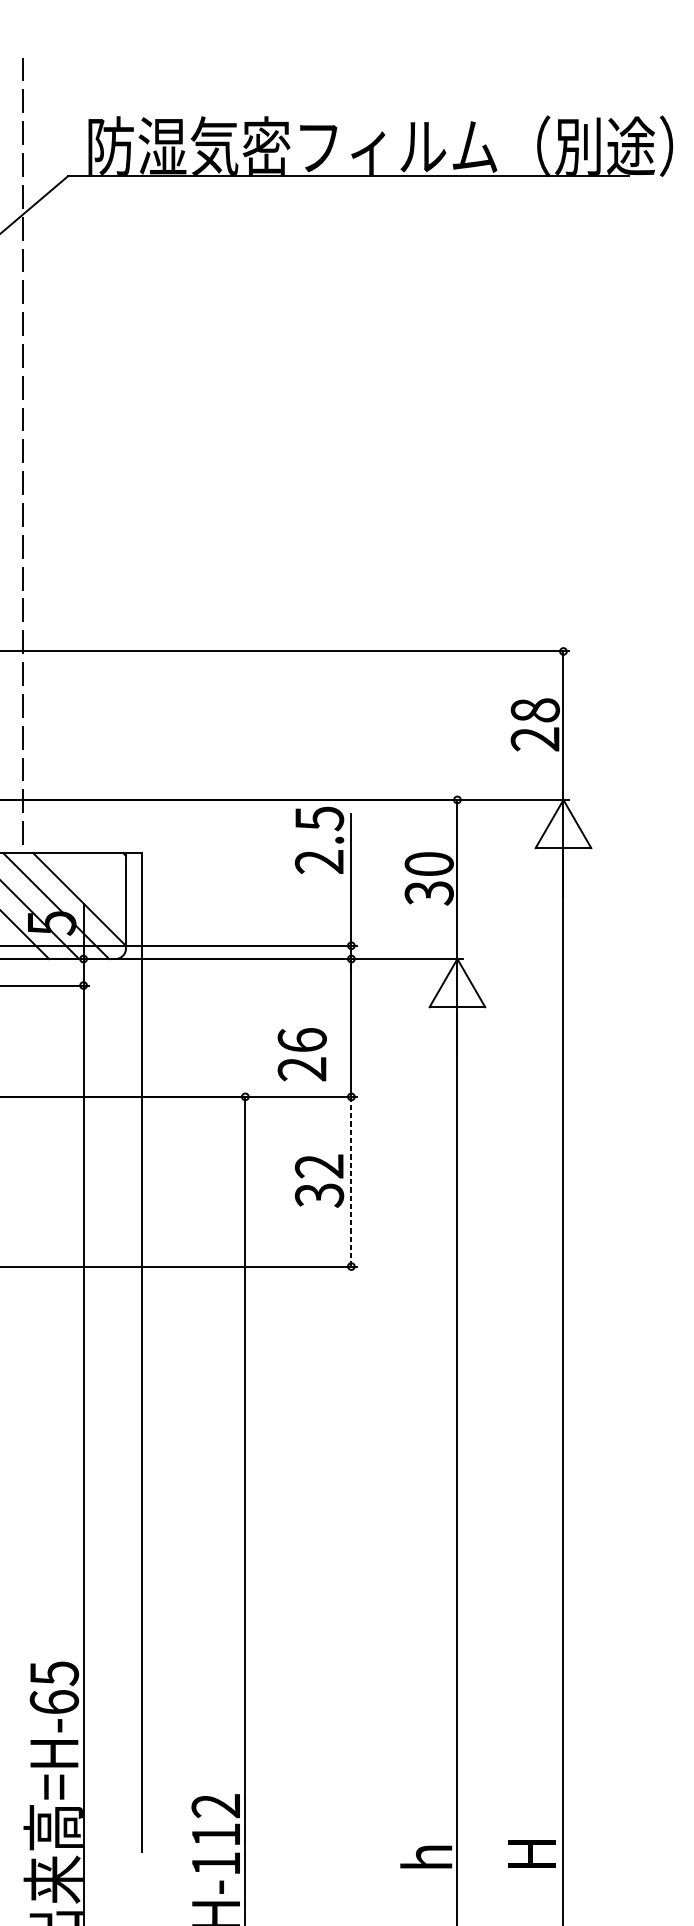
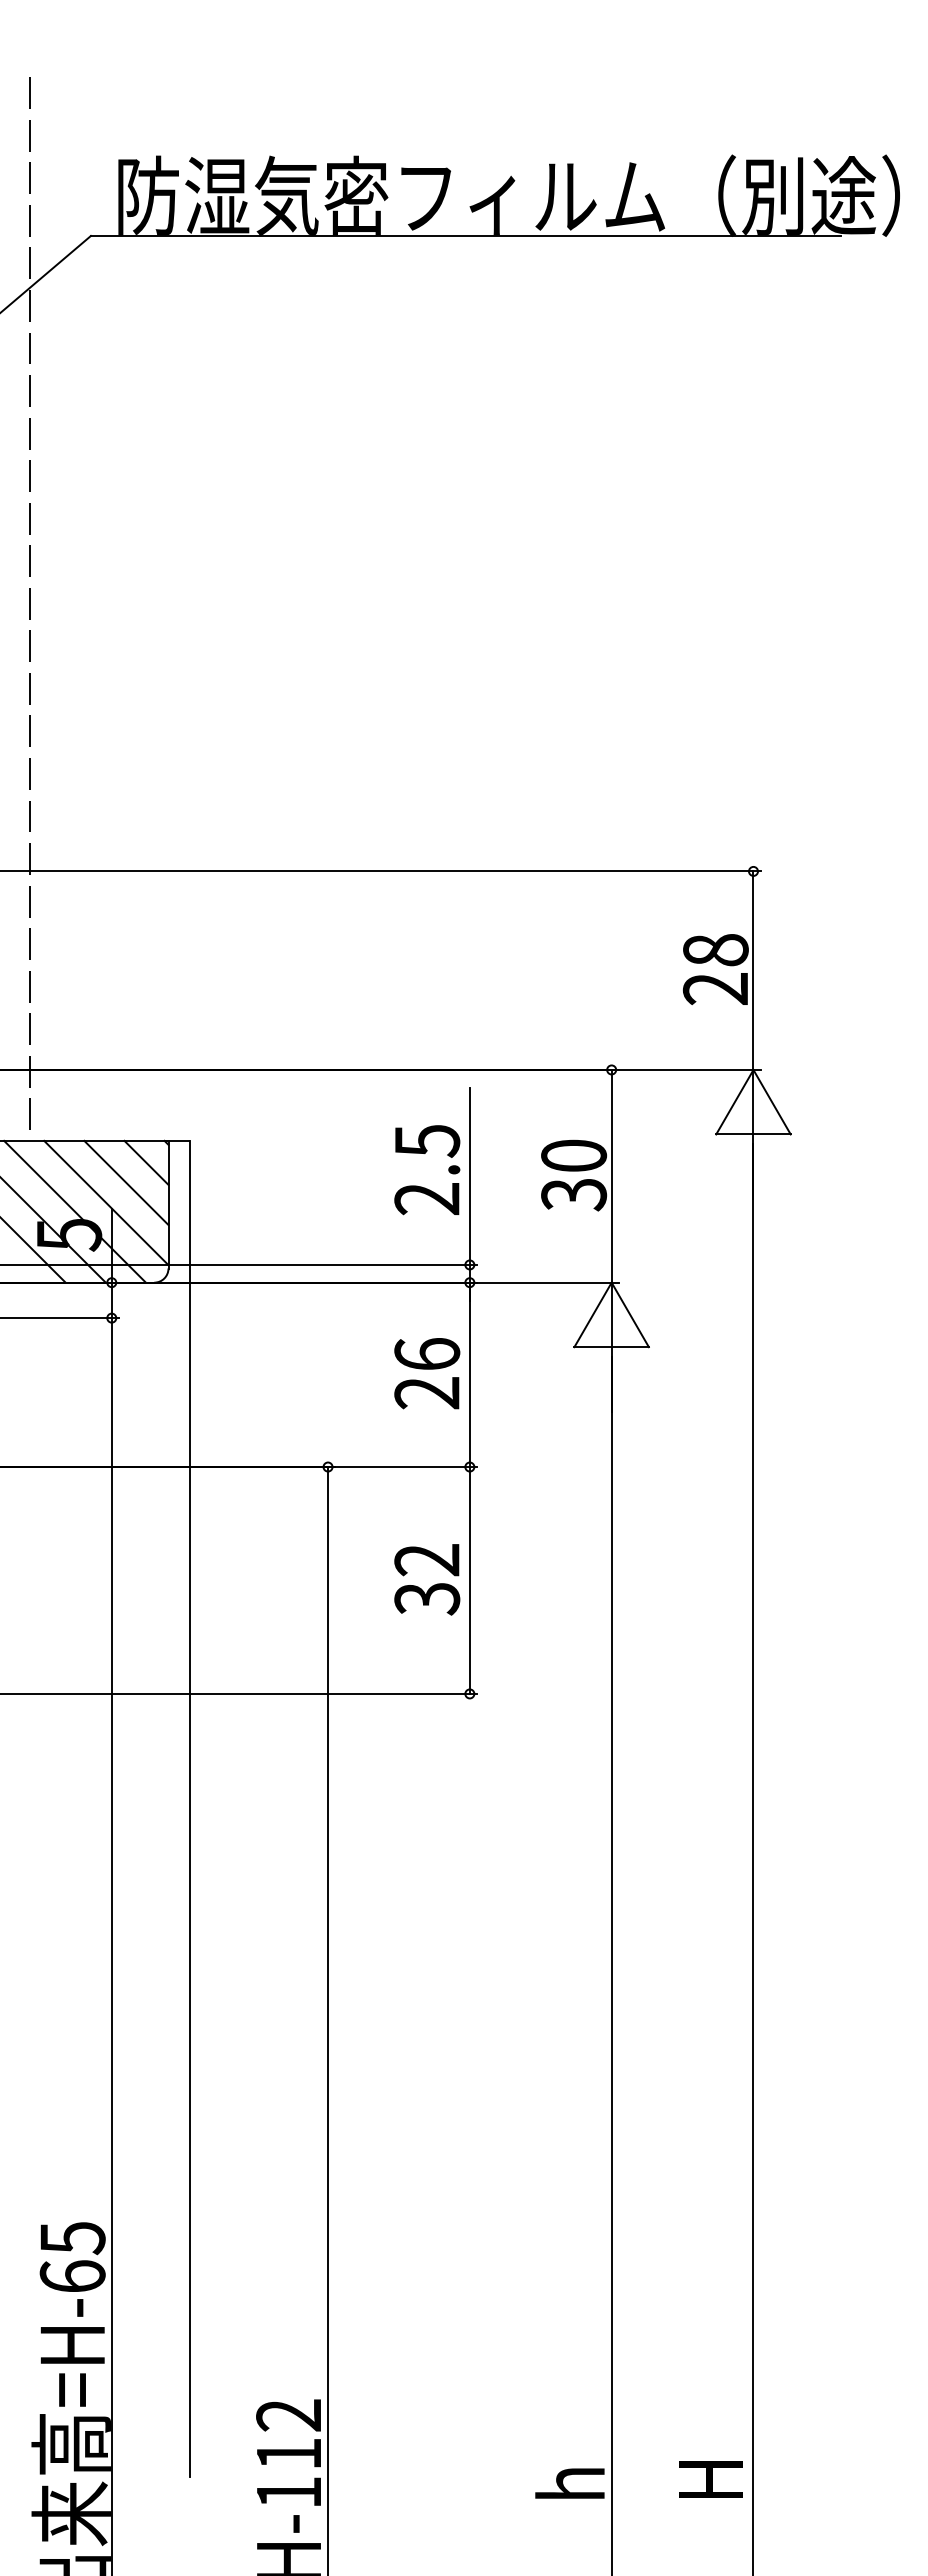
text: (319, 840) -> (427, 1170), moved
line: (109, 869) -> (146, 1162), added
line: (94, 884) -> (126, 1182), added
text: (302, 1054) -> (427, 1373), moved
line: (351, 1180) -> (469, 1579), dashed -> solid

